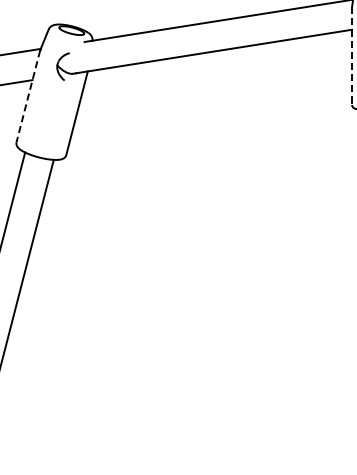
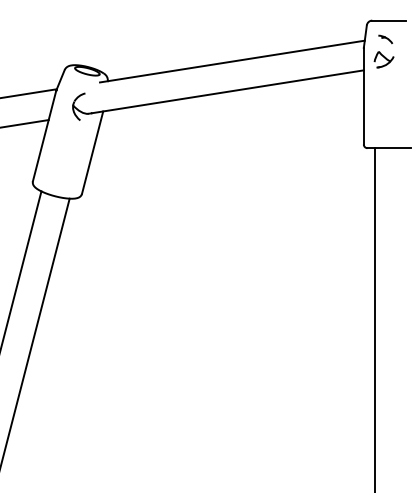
line: (351, 56) -> (363, 96), dashed -> solid
line: (28, 96) -> (44, 136), dashed -> solid

